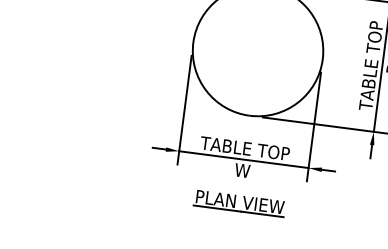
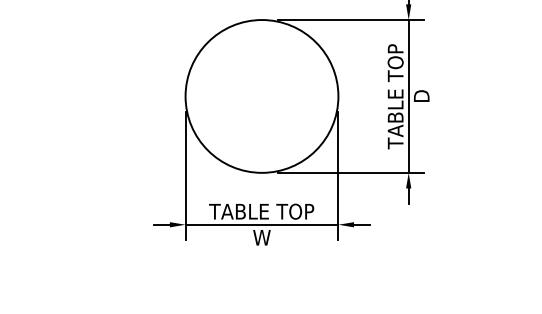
part: (239, 203) -> (263, 276), removed

